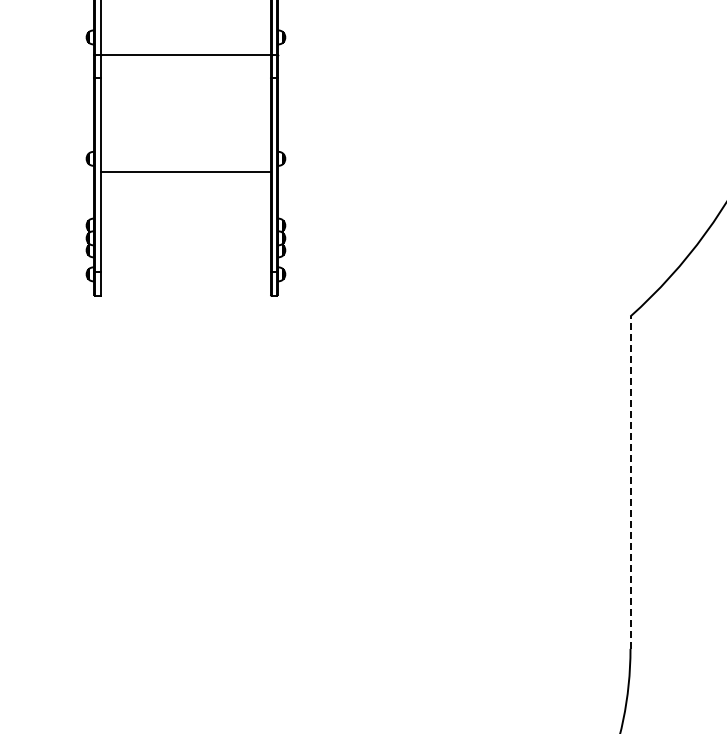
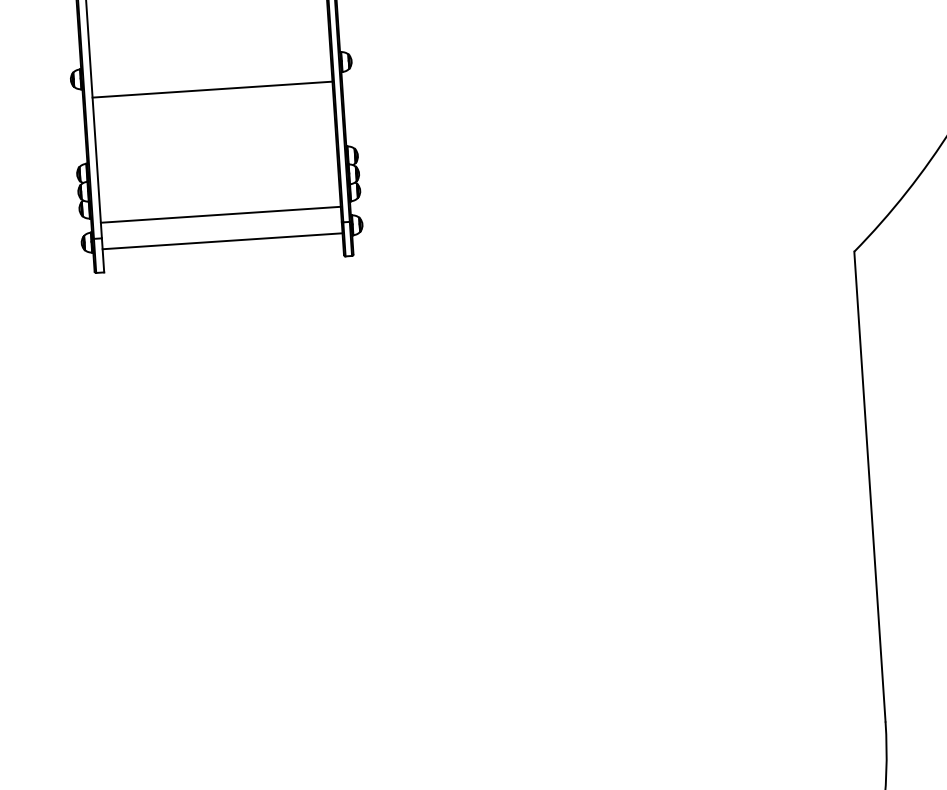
line: (185, 260) -> (220, 214), added
line: (185, 279) -> (221, 241), added
line: (630, 482) -> (869, 486), dashed -> solid

